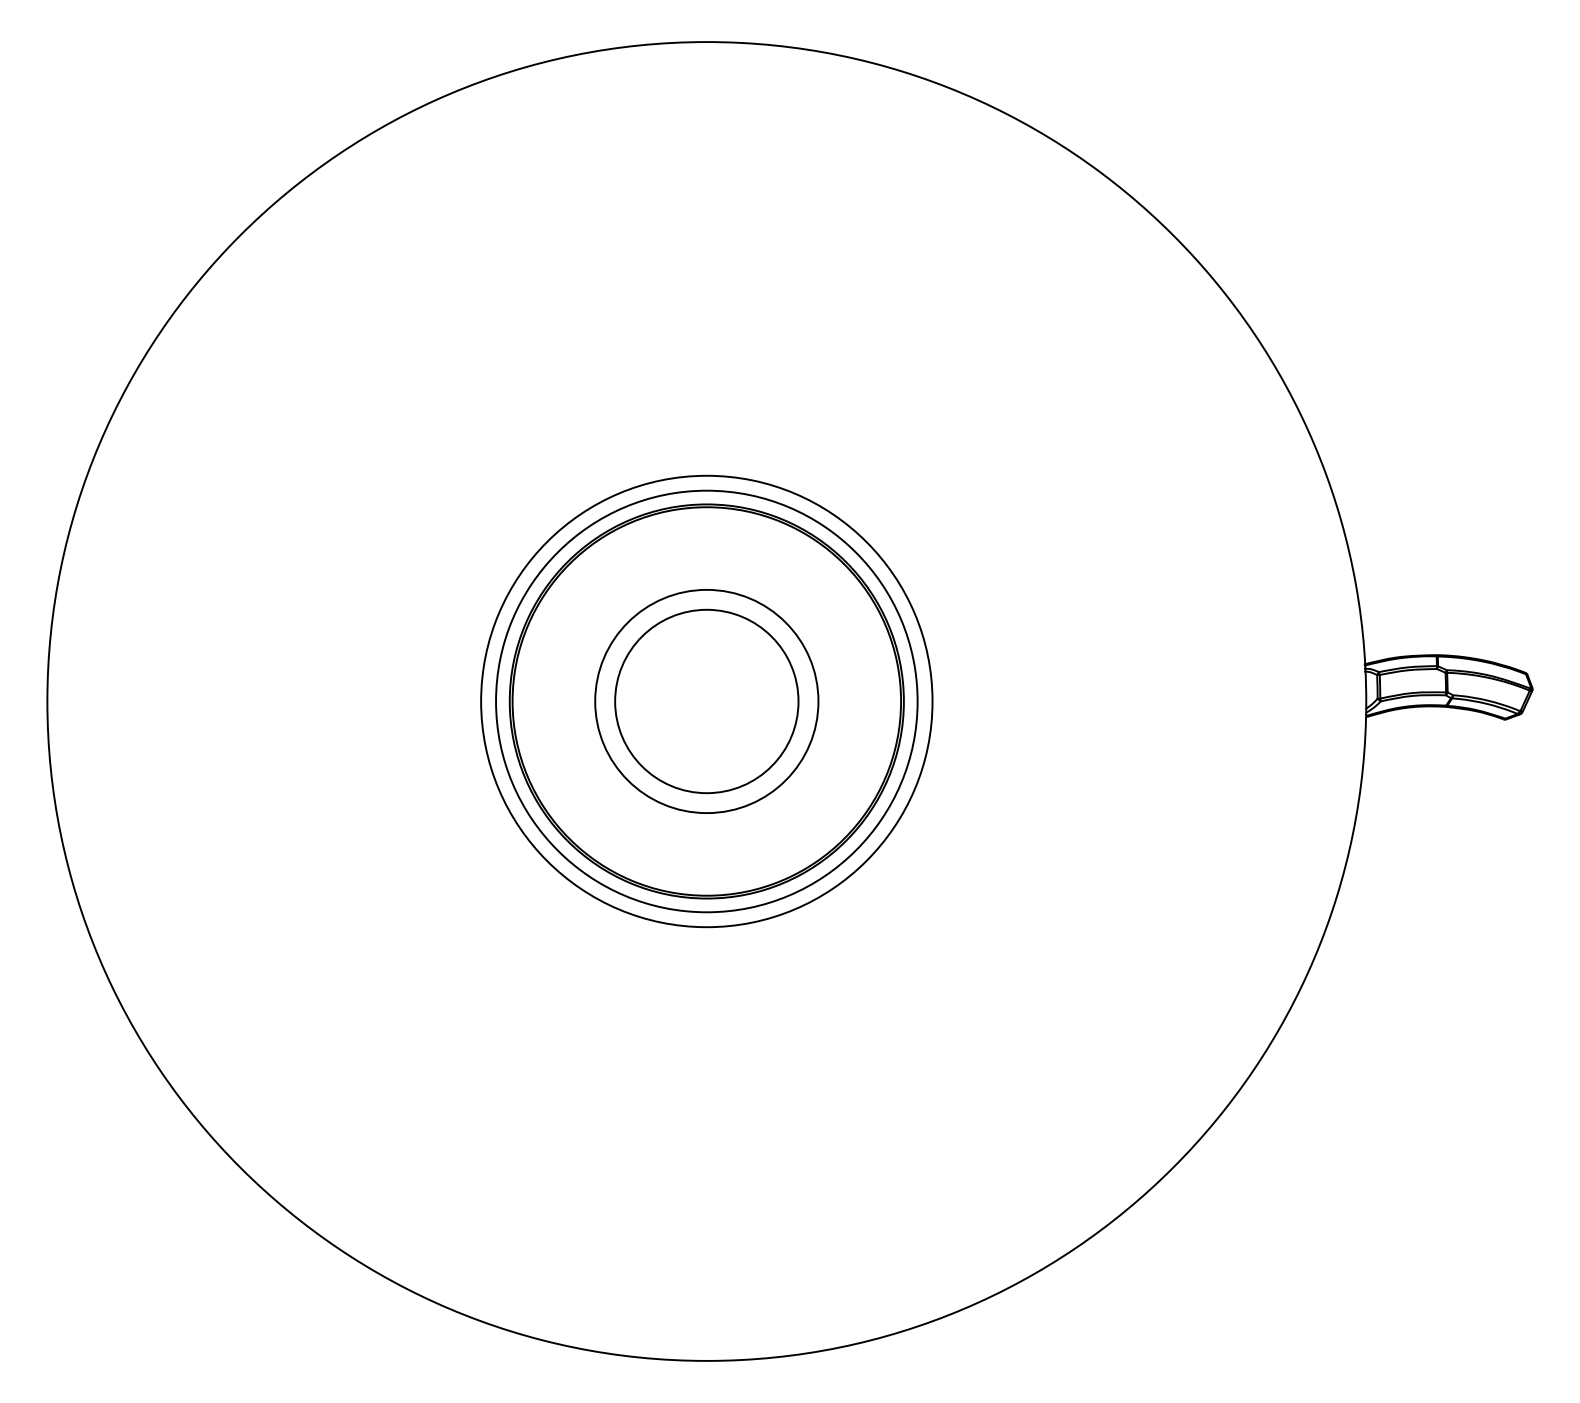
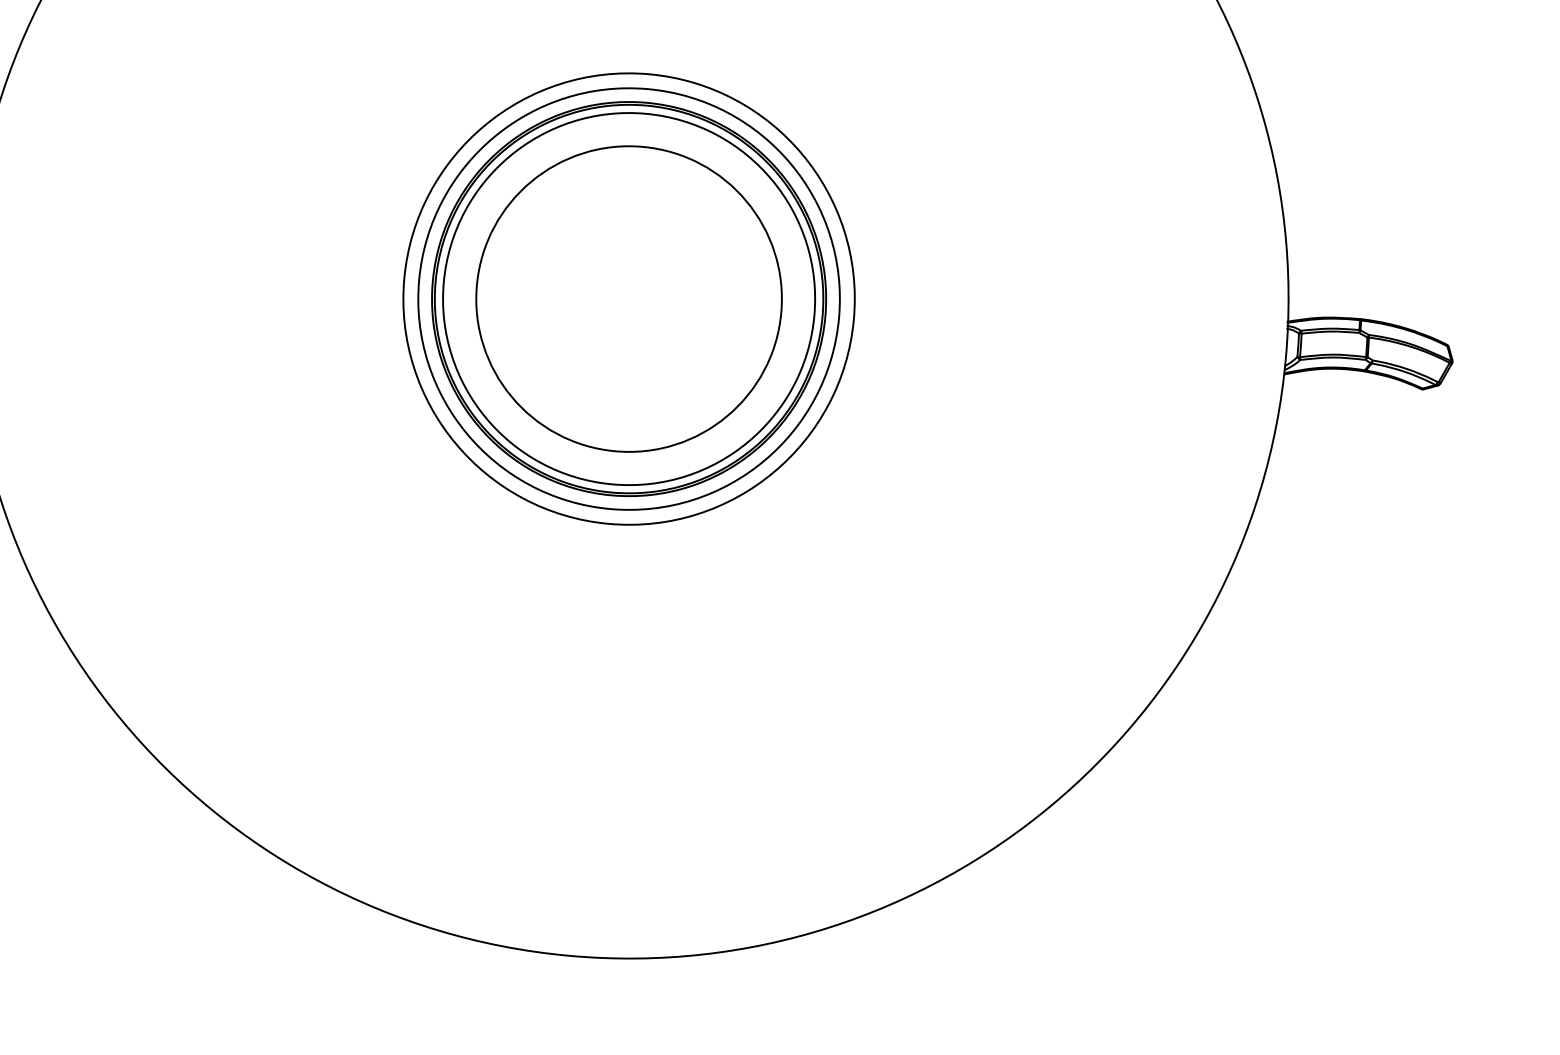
circle: (706, 701) -> (628, 299), size x1.67
circle: (706, 701) -> (628, 299), size x1.67

